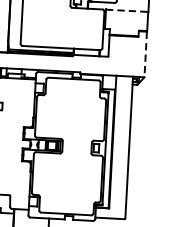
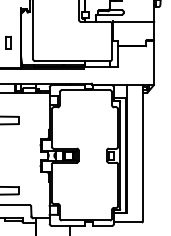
line: (127, 10) -> (134, 21), dashed -> solid
line: (146, 54) -> (154, 62), dashed -> solid

